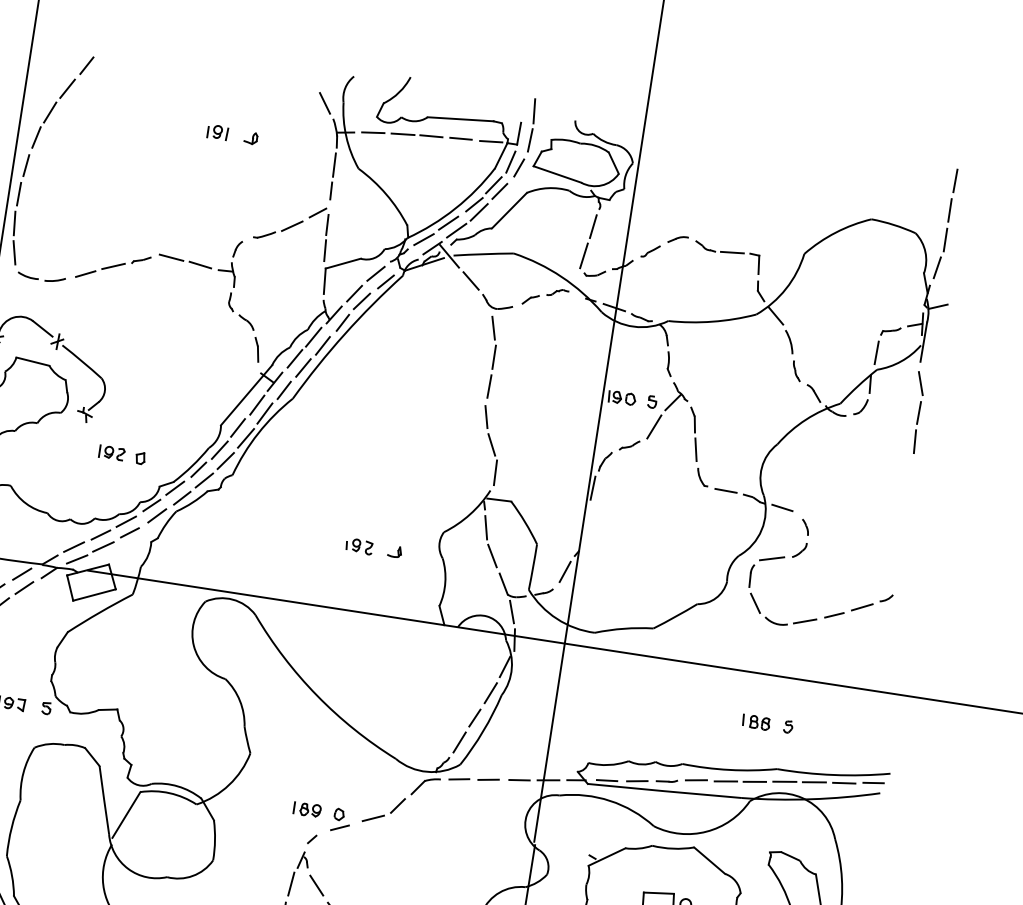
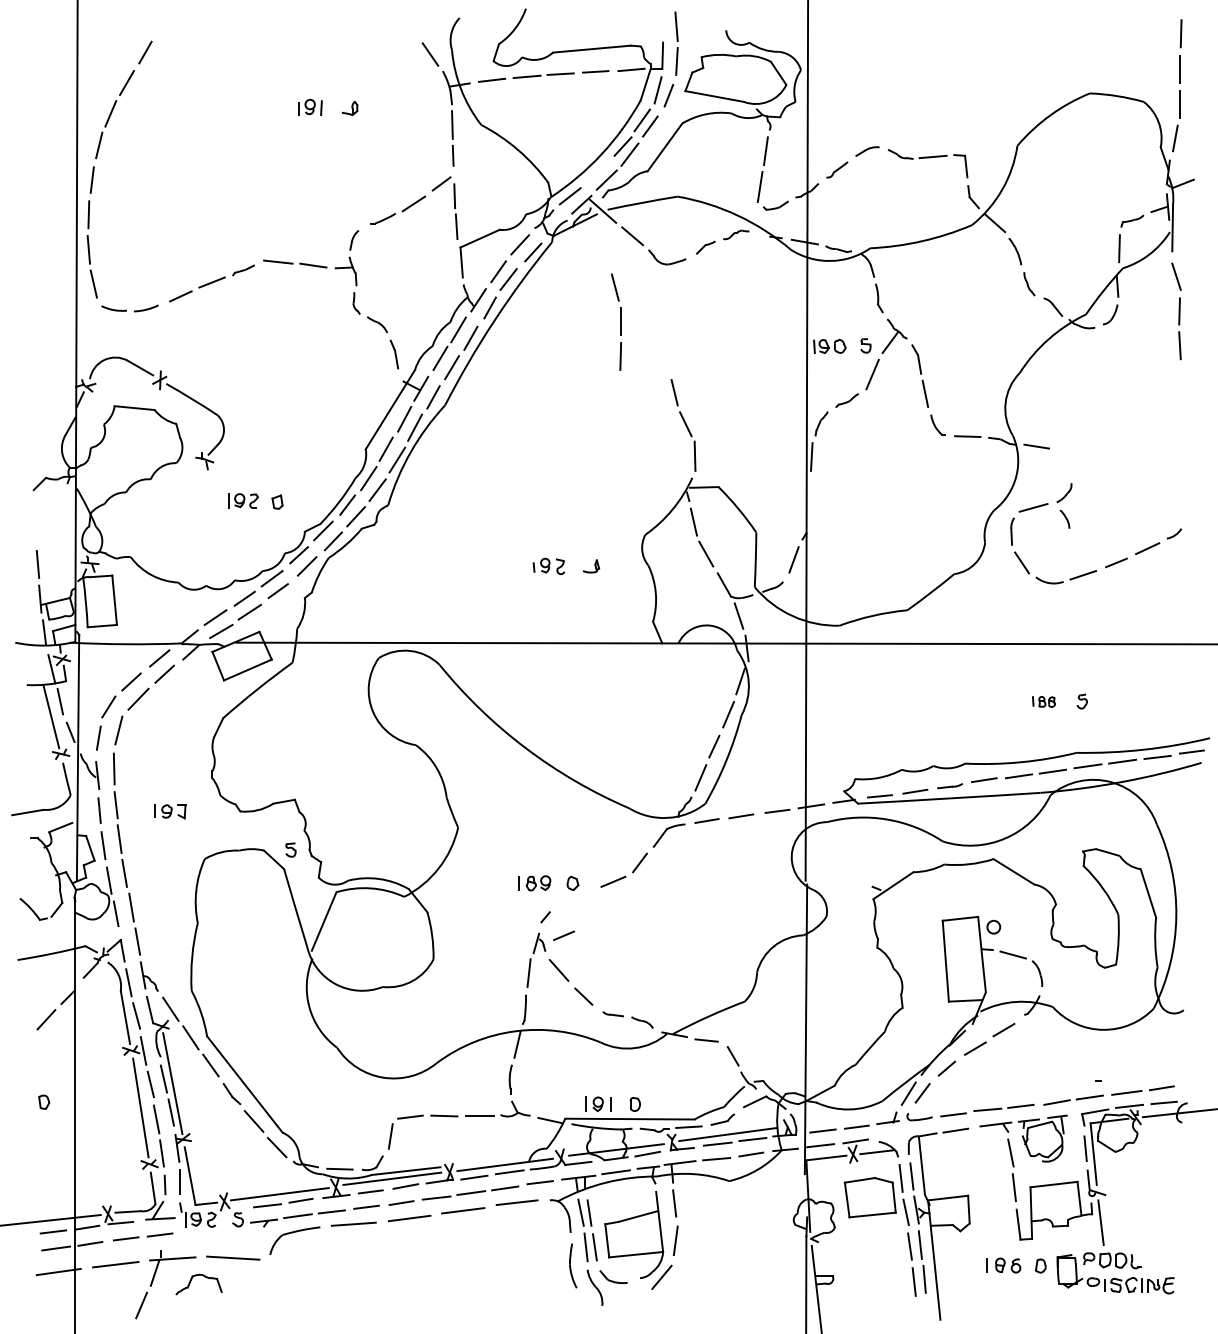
line: (448, 223) -> (596, 172), removed
part: (490, 356) -> (616, 321), moved
part: (805, 526) -> (1064, 518), moved
part: (46, 707) -> (290, 849), moved
part: (755, 721) -> (1043, 701), size x0.7
line: (339, 827) -> (563, 935), moved

